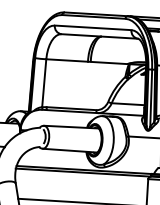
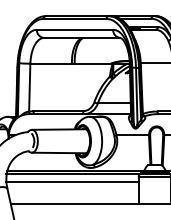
line: (81, 180) -> (72, 181), added

